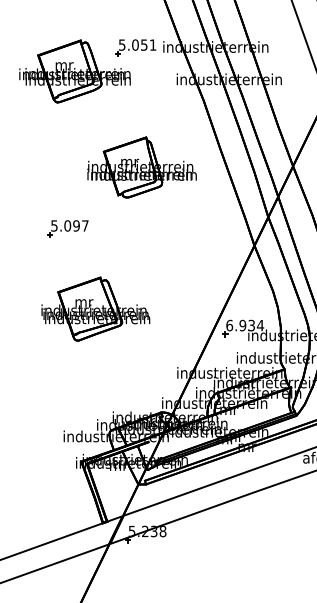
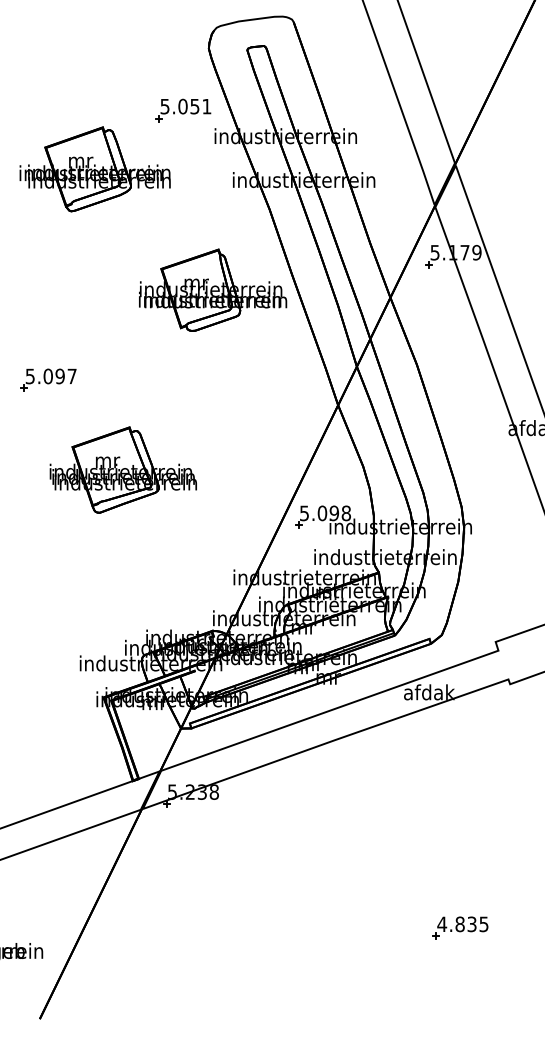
part: (135, 47) -> (183, 110), moved
part: (142, 166) -> (213, 289), moved
part: (67, 228) -> (48, 379), moved
part: (95, 308) -> (122, 469), moved
text: (245, 325) -> (325, 513), 6.934 -> 5.098

